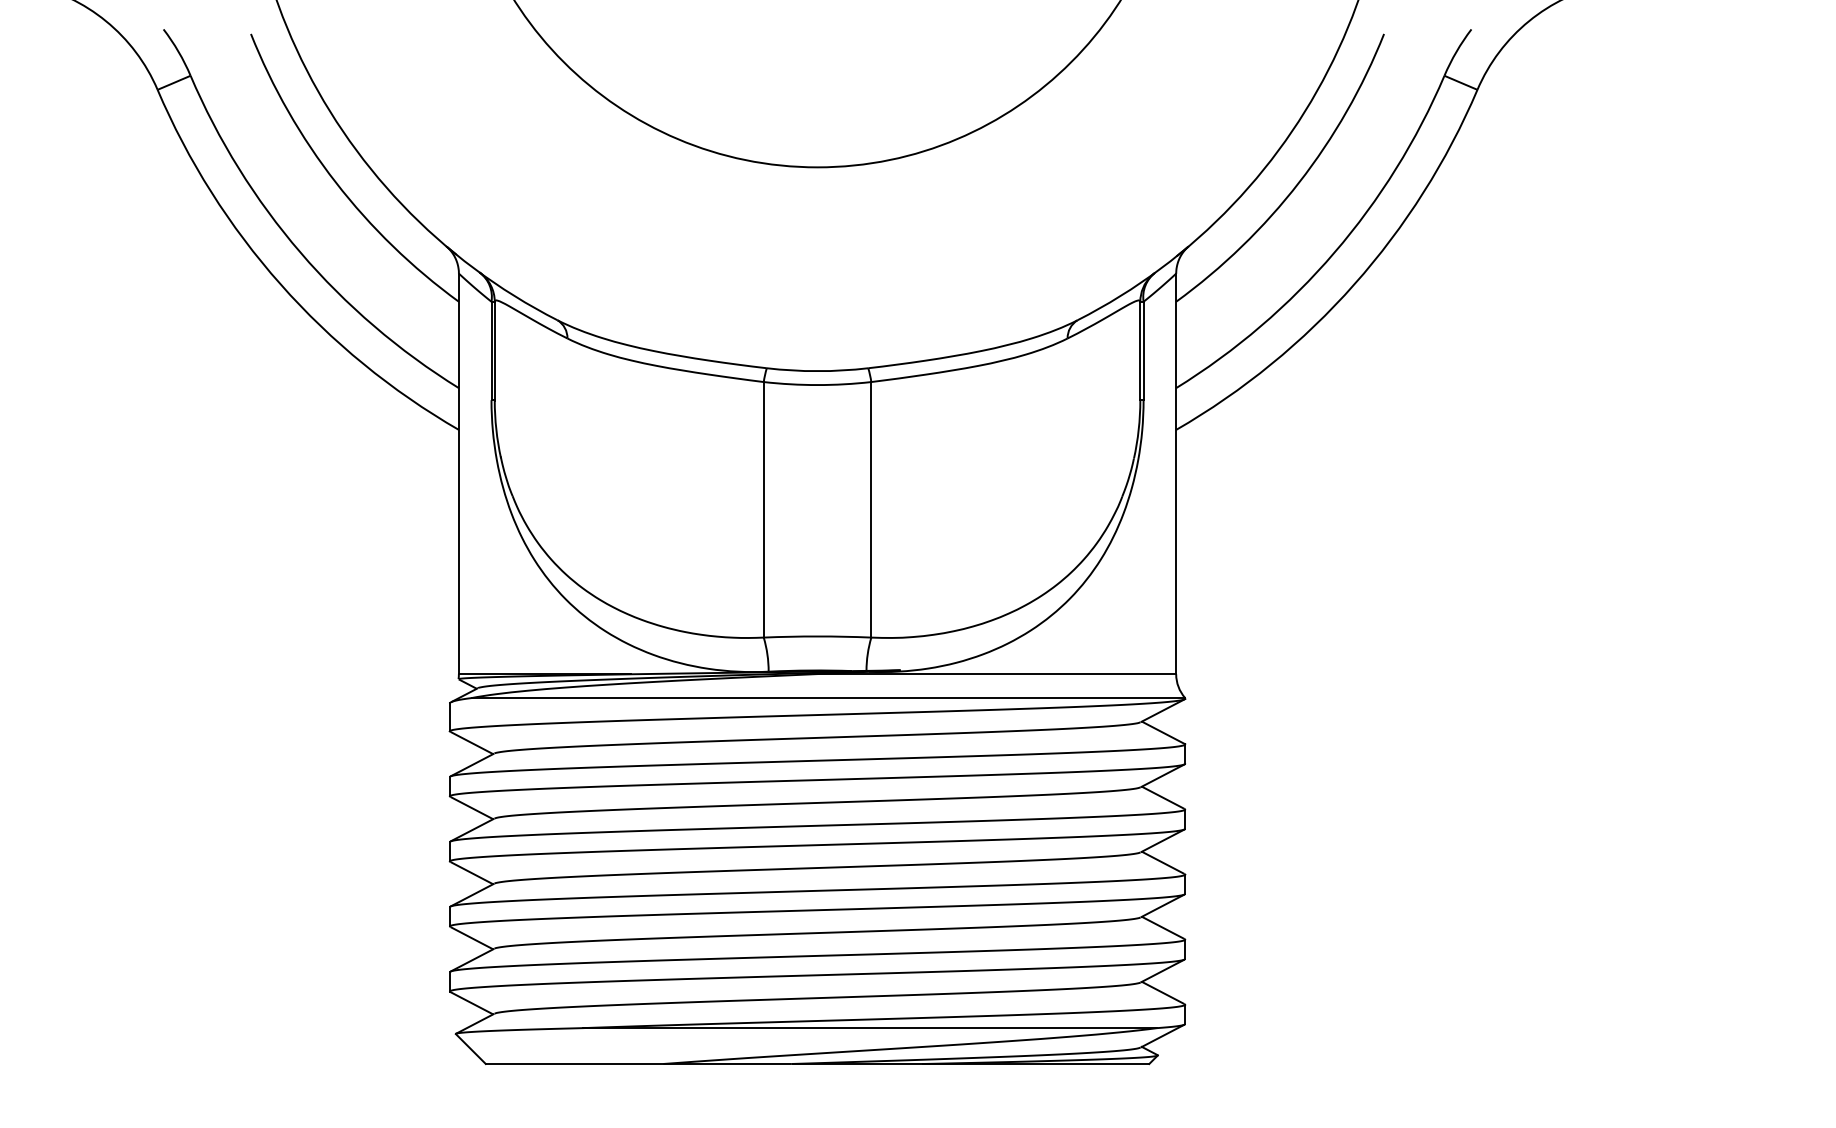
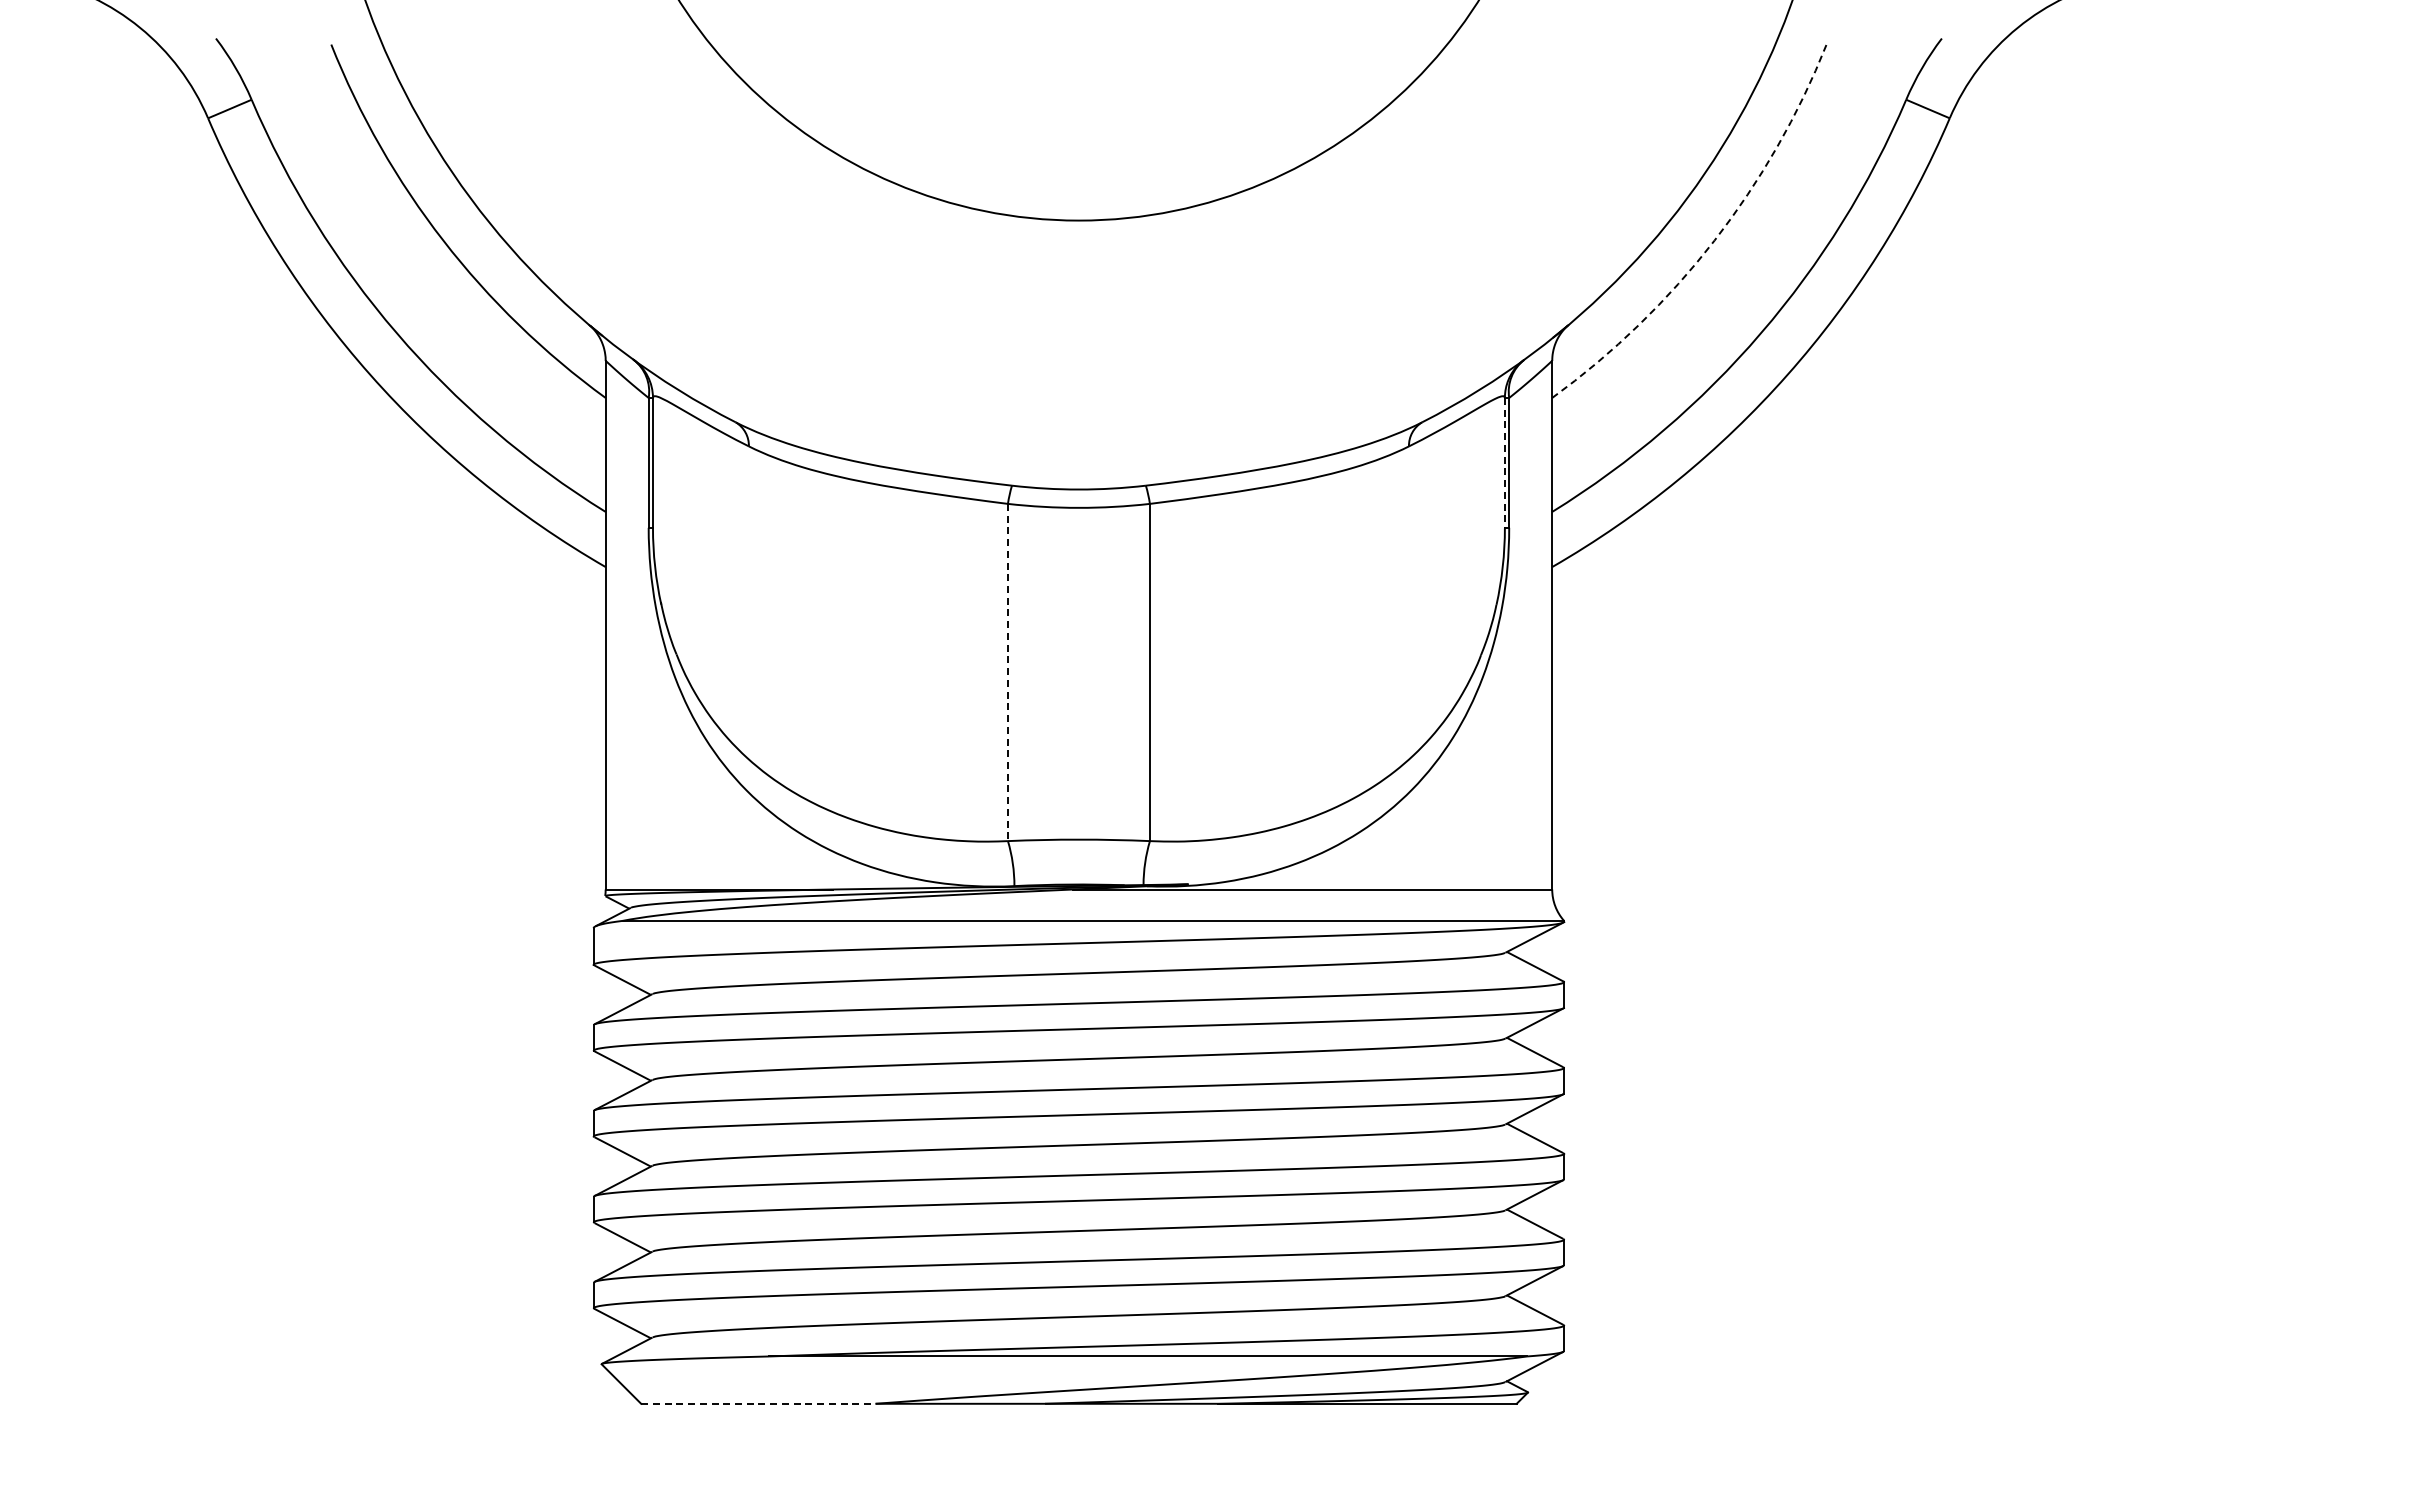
arc: (1299, 182) -> (1714, 240), solid -> dashed
line: (1140, 351) -> (1504, 463), solid -> dashed
line: (763, 509) -> (1007, 672), solid -> dashed
line: (574, 1063) -> (758, 1403), solid -> dashed

